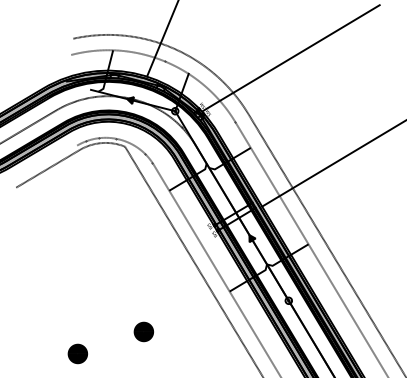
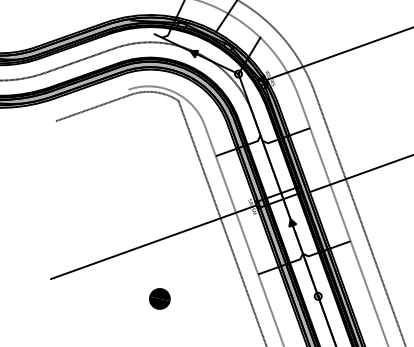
line: (127, 280) -> (153, 241), added
part: (77, 353) -> (85, 307), removed

